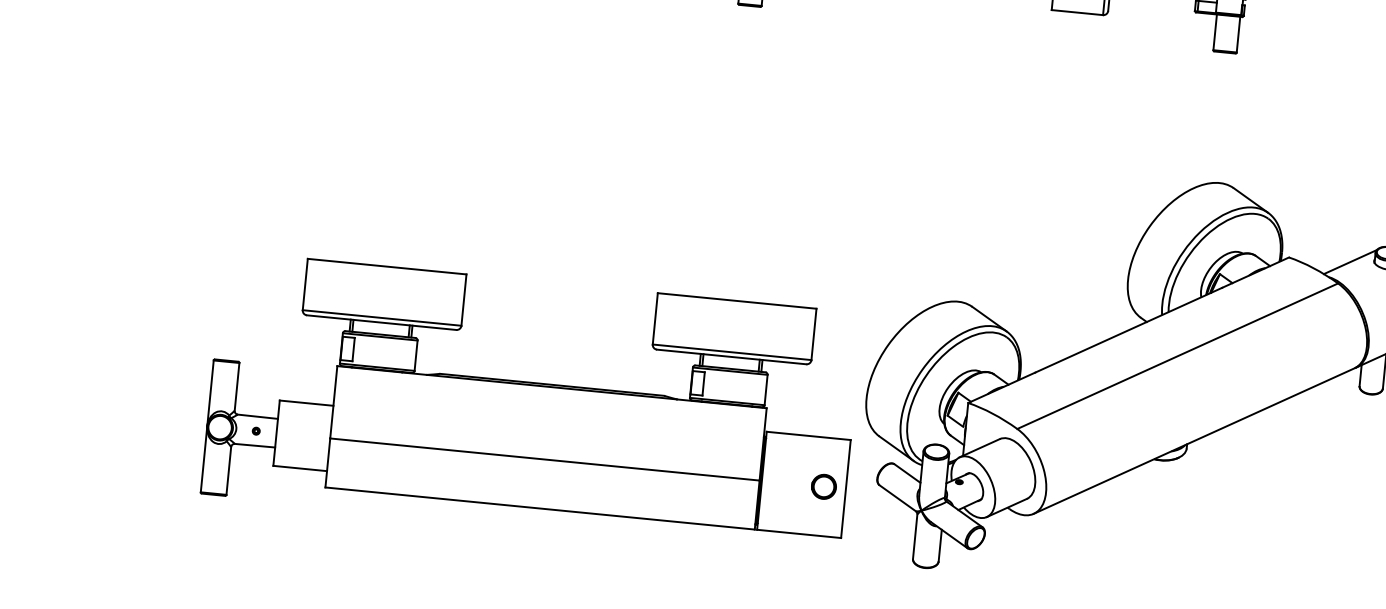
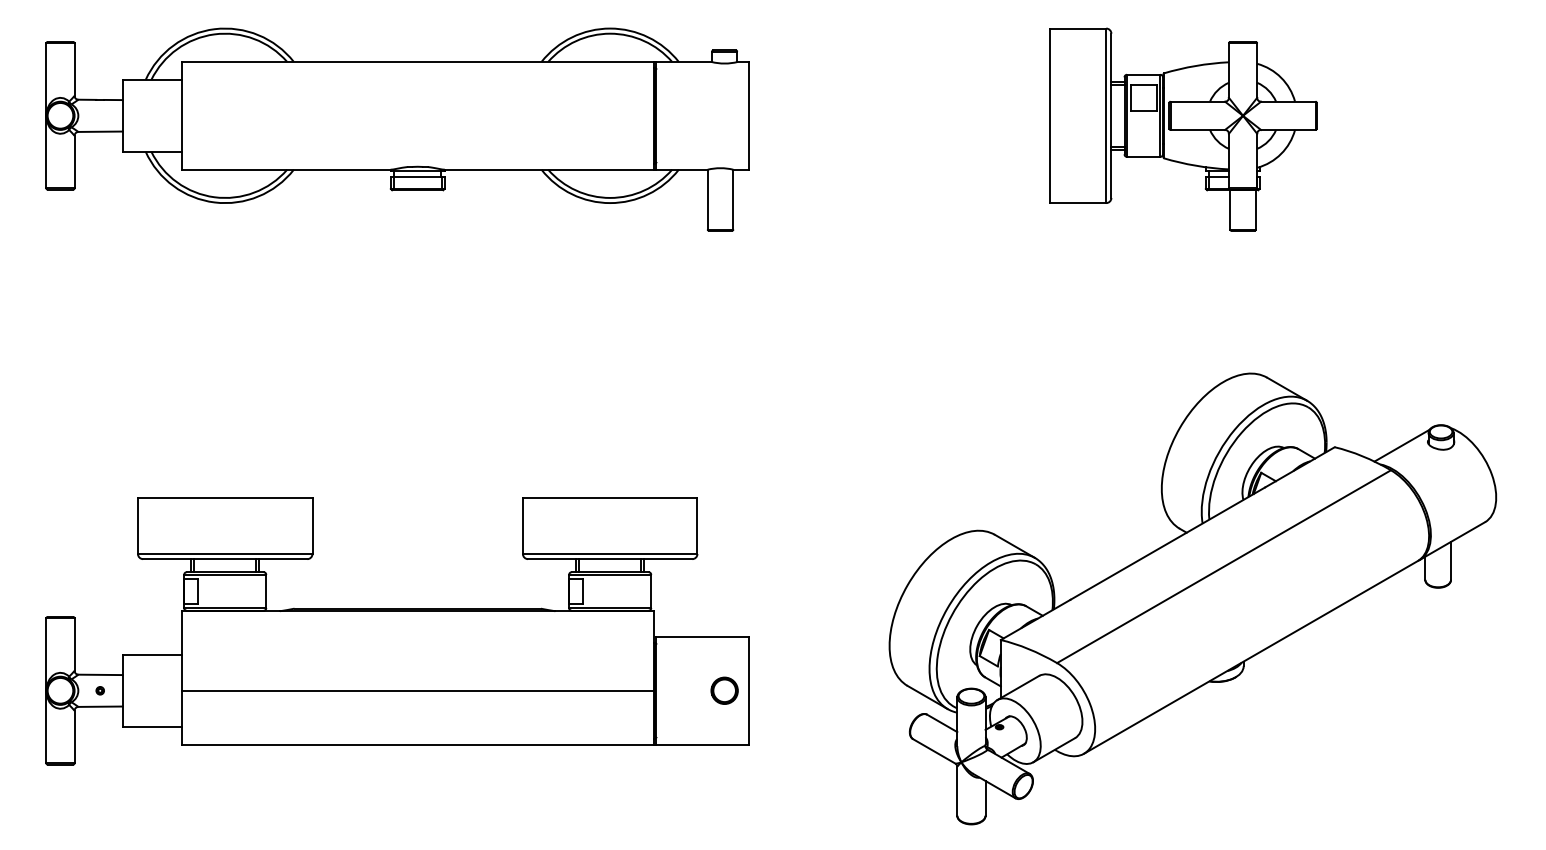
part: (531, 403) -> (397, 631), moved

